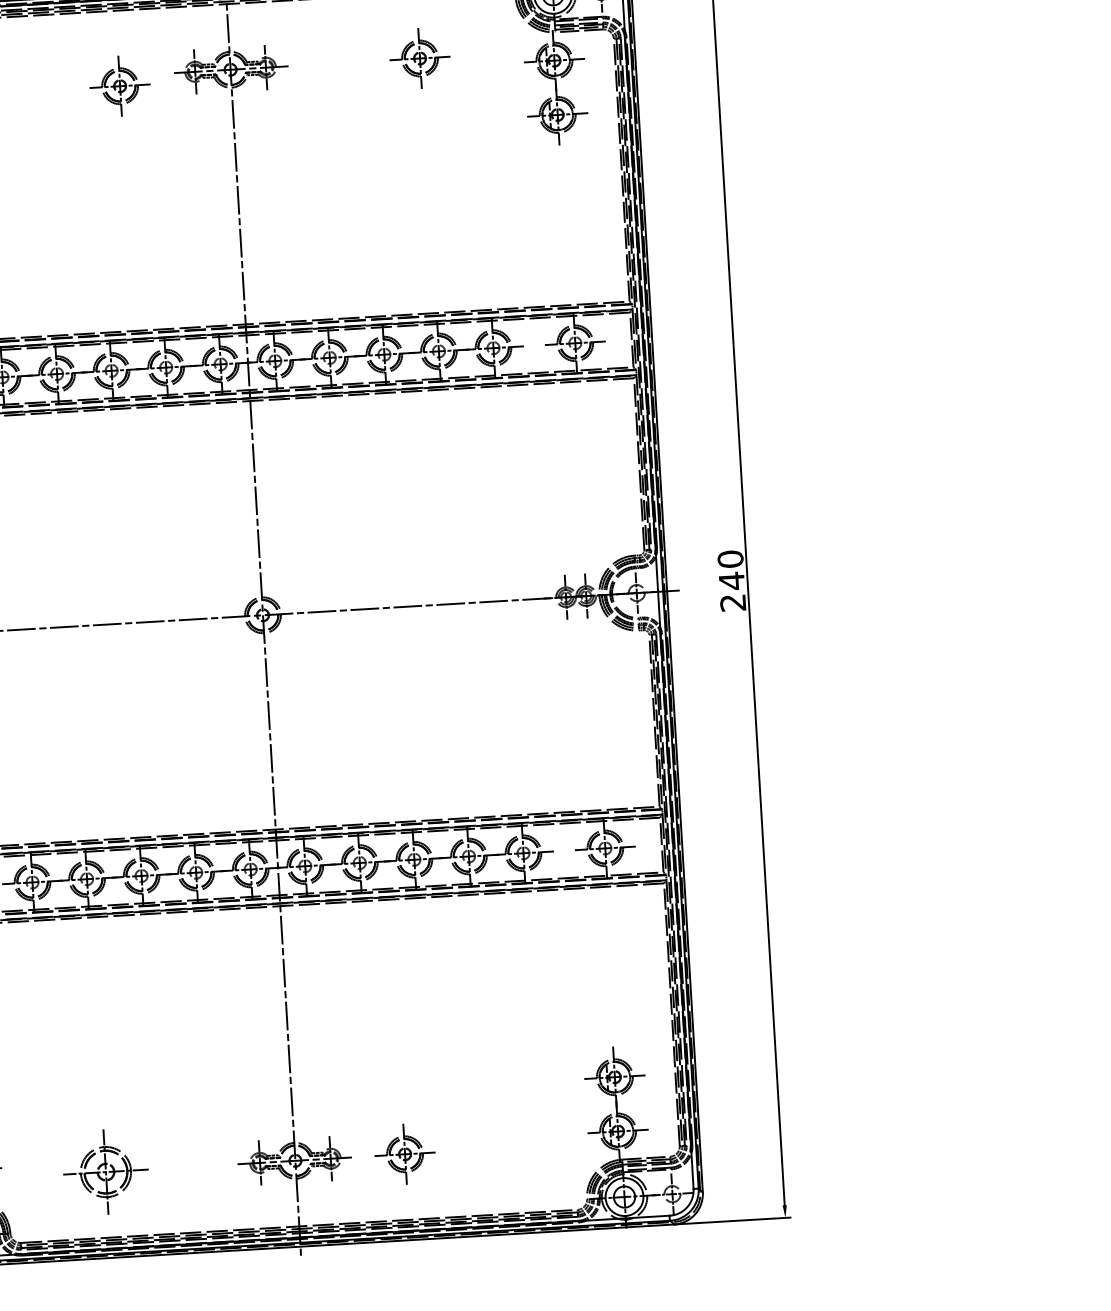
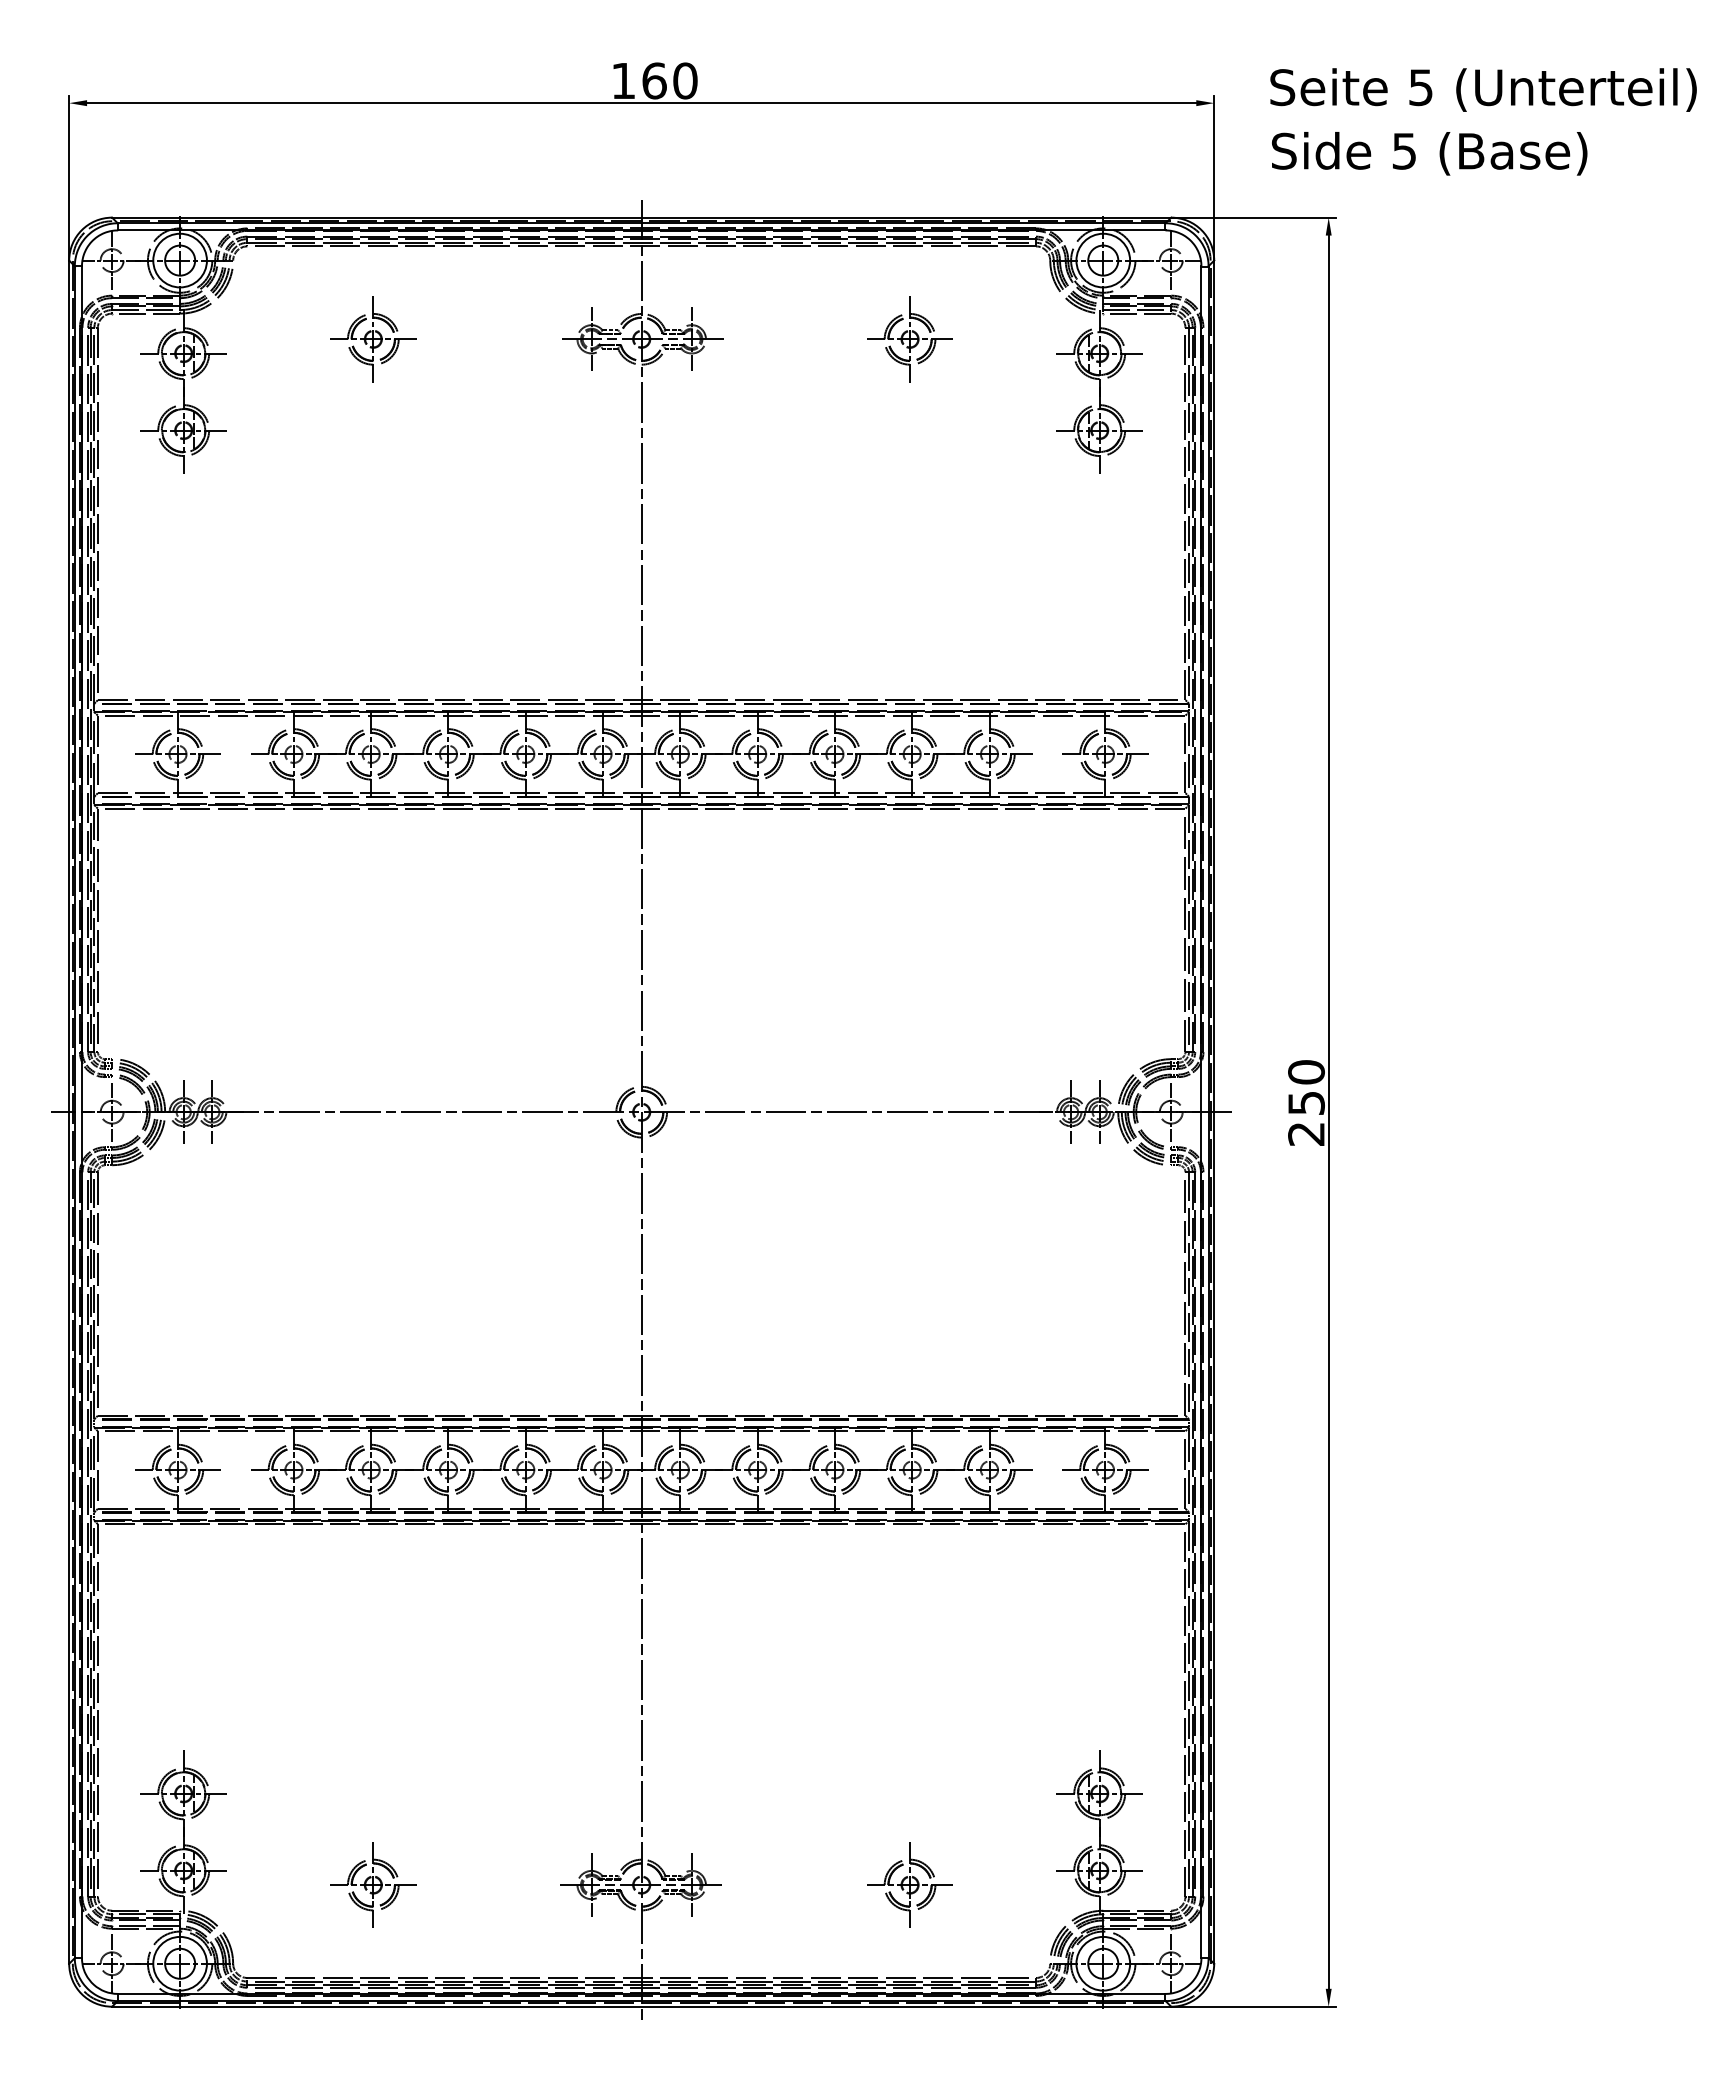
part: (120, 86) -> (373, 339), moved
text: (731, 581) -> (1306, 1103), 240 -> 250
part: (404, 1153) -> (909, 1884), moved
part: (106, 1171) -> (373, 1884), size x0.71

